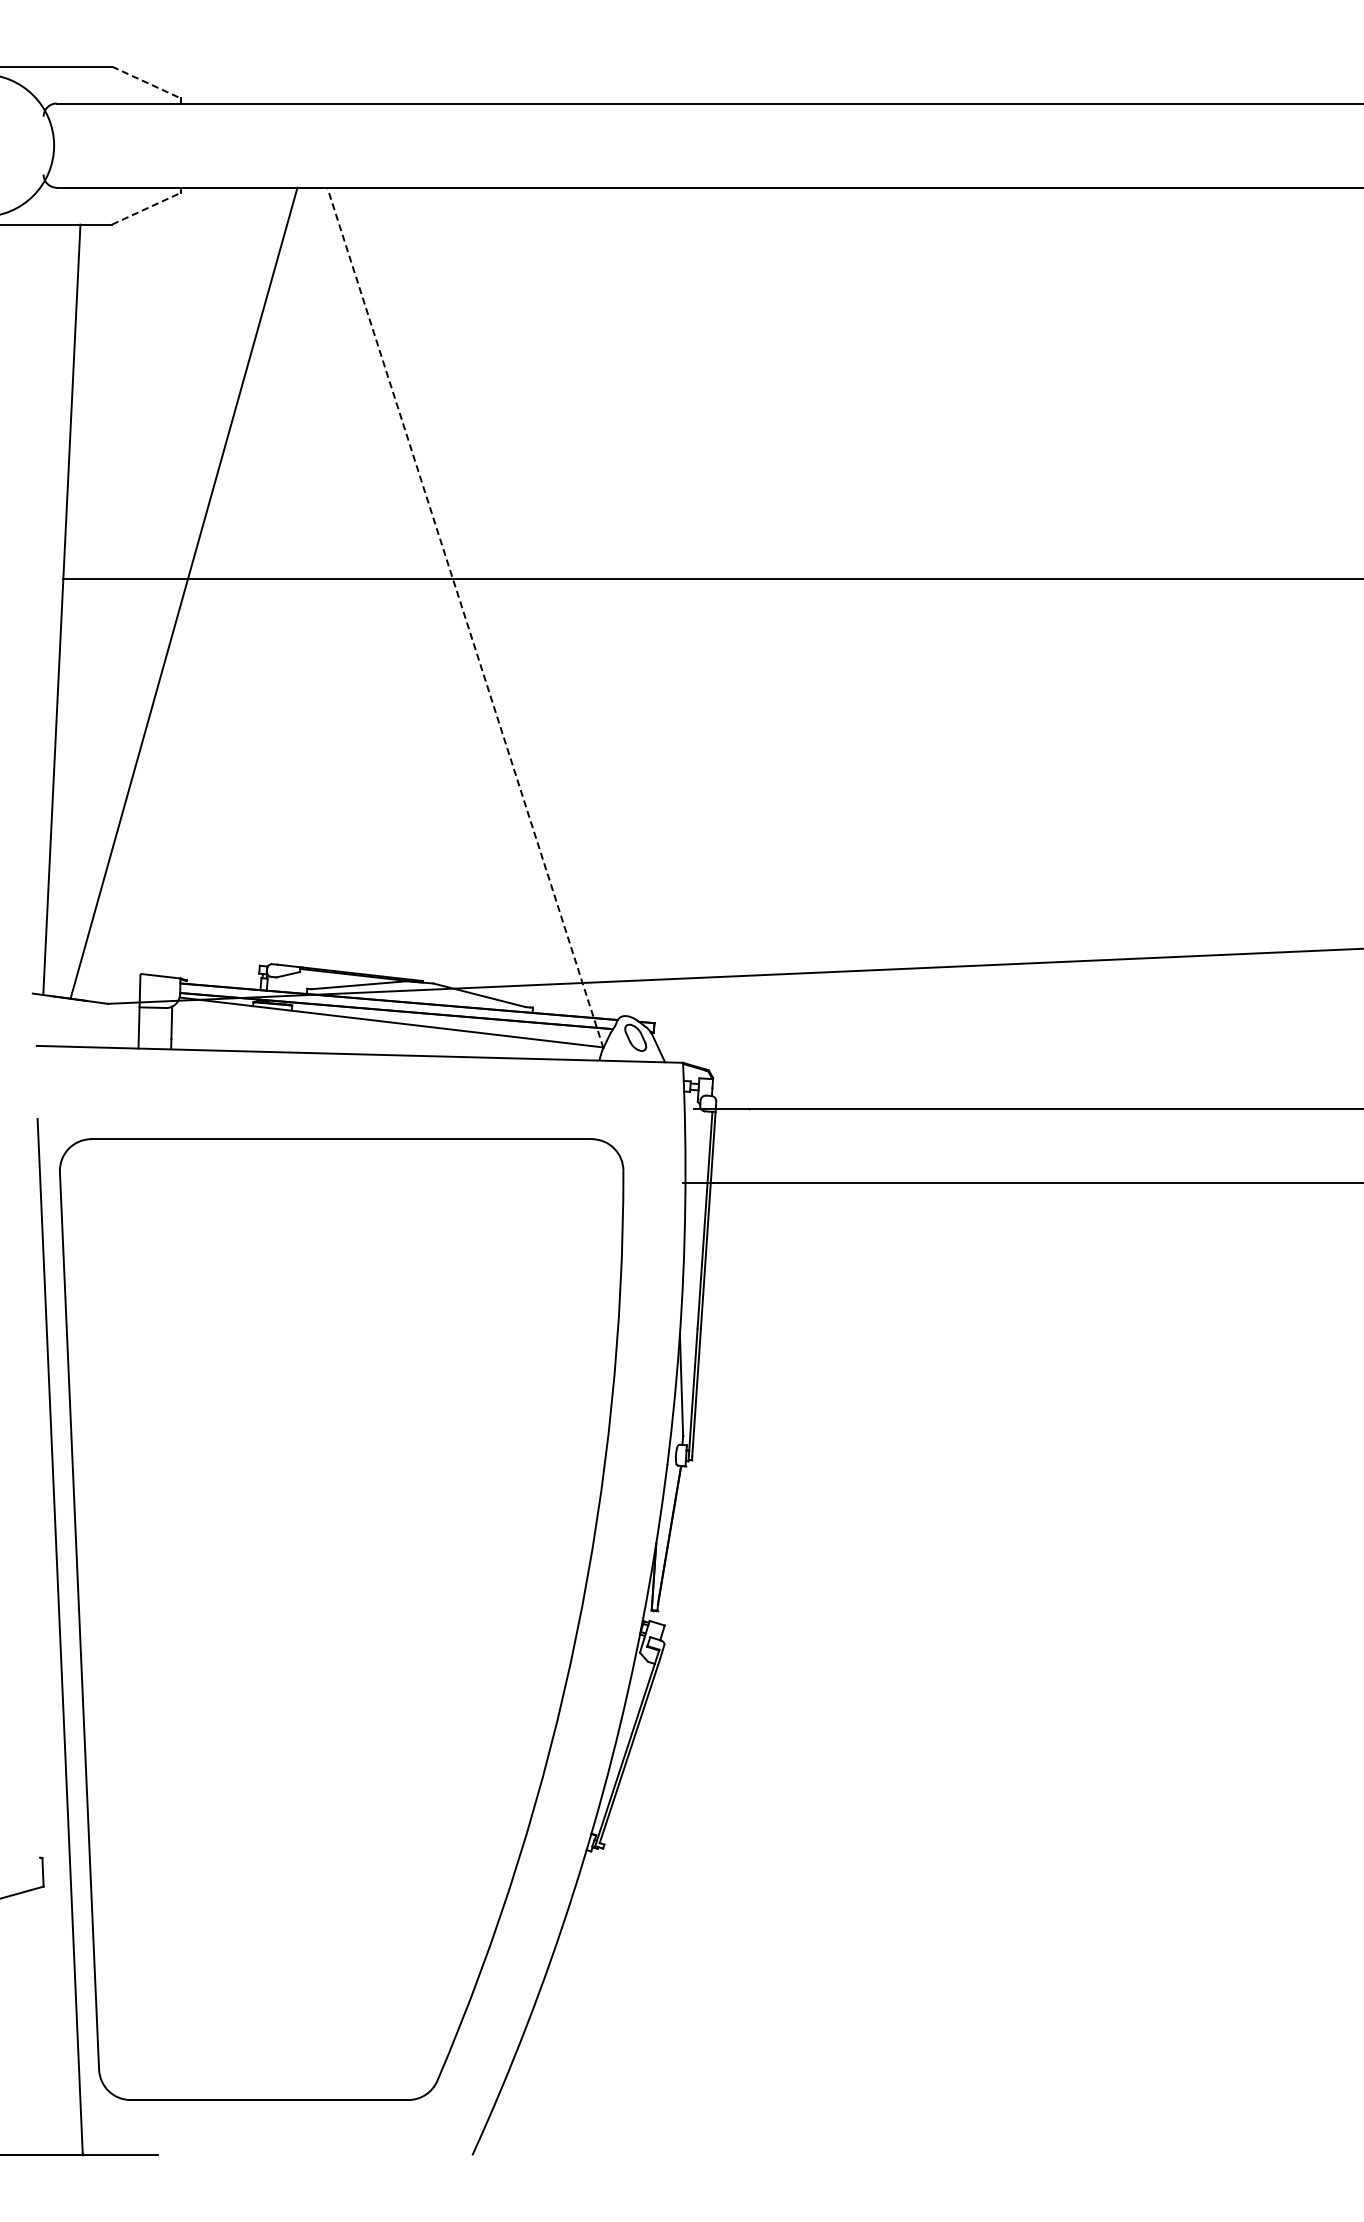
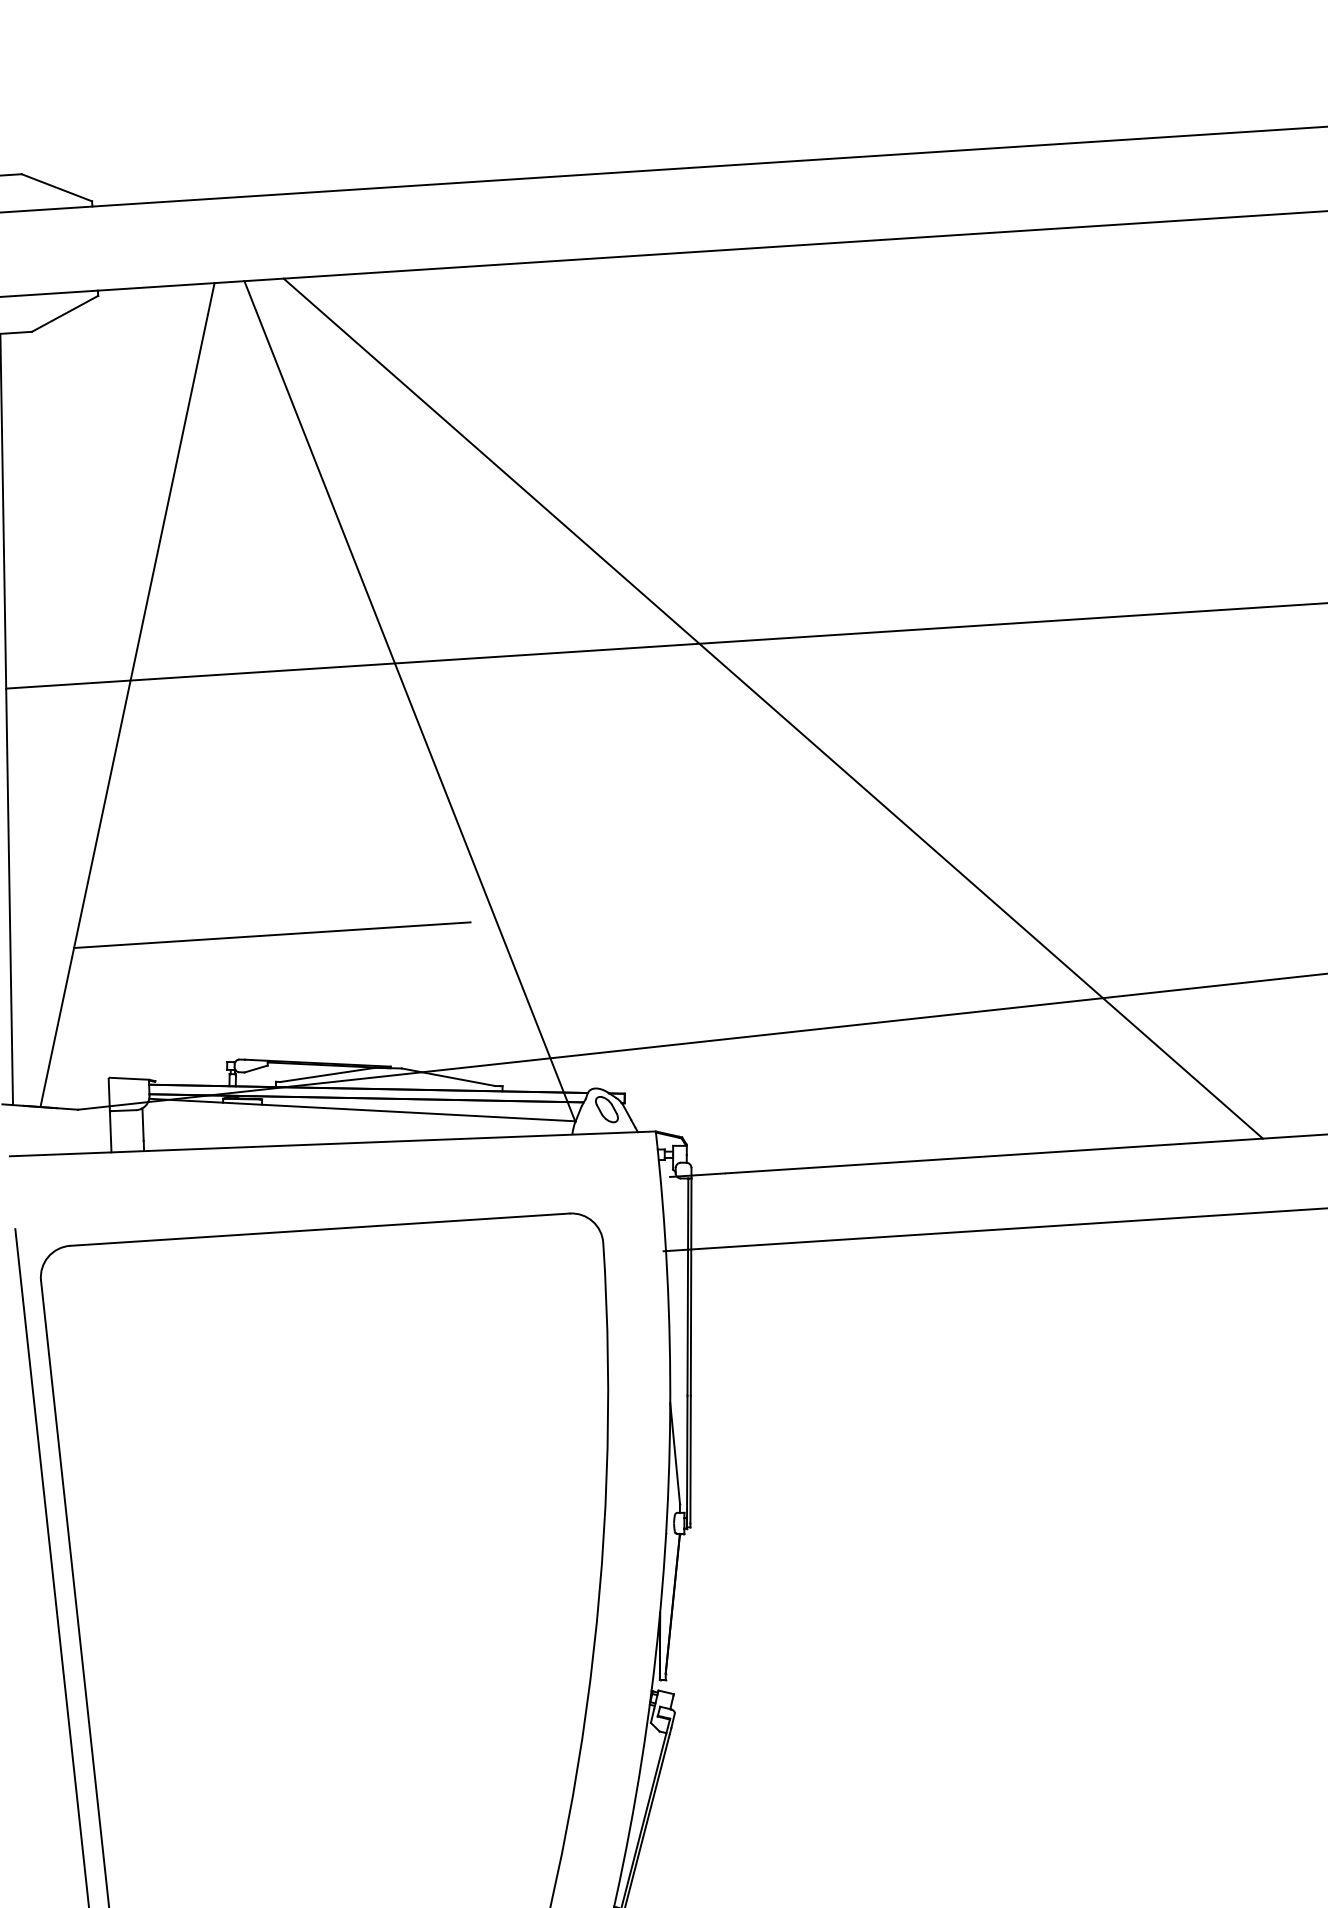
line: (146, 82) -> (57, 187), dashed -> solid
line: (146, 208) -> (65, 313), dashed -> solid
line: (465, 617) -> (409, 701), dashed -> solid
line: (827, 648) -> (773, 708), added
line: (312, 842) -> (271, 935), added

